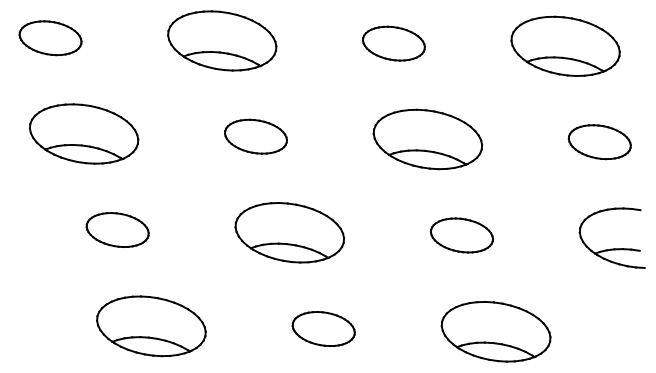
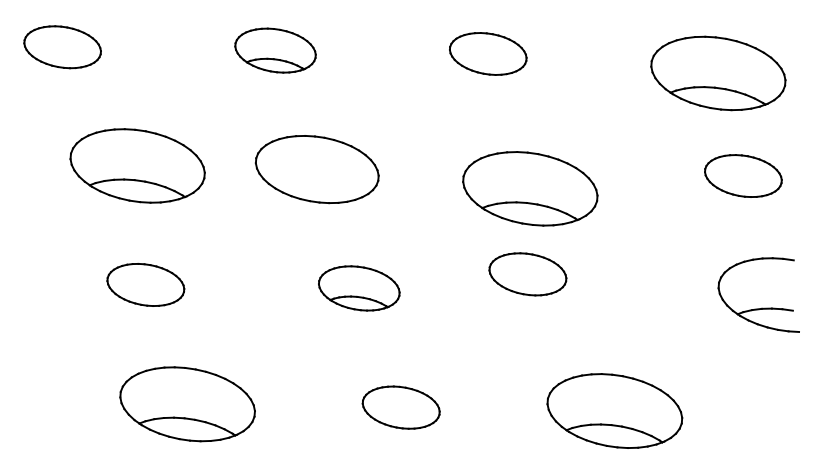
part: (222, 40) -> (275, 50), size x0.6
part: (565, 45) -> (718, 72), moved
part: (84, 133) -> (138, 165), moved
part: (255, 136) -> (316, 169), size x1.6
part: (427, 139) -> (529, 188), moved
part: (289, 232) -> (358, 288), size x0.6
part: (461, 235) -> (527, 274), moved

